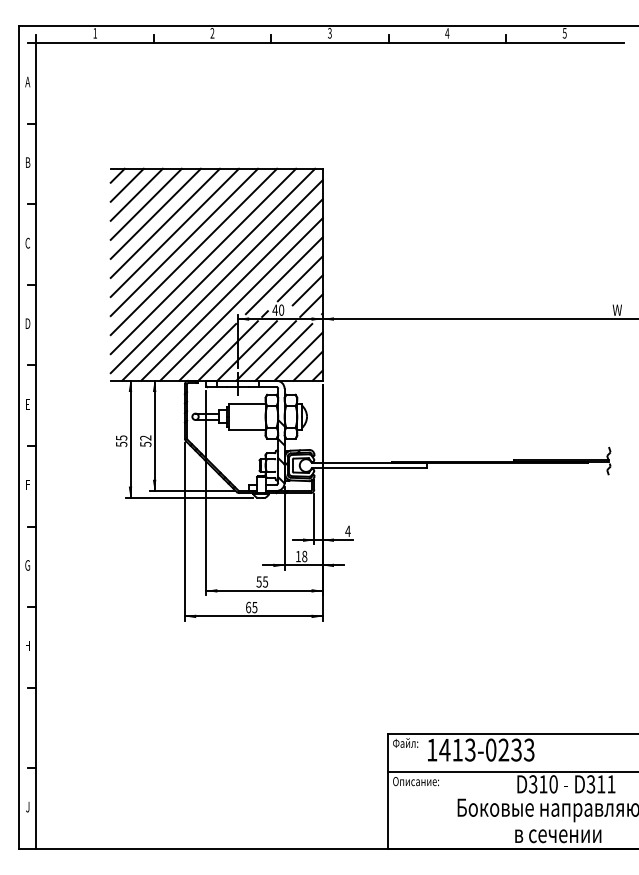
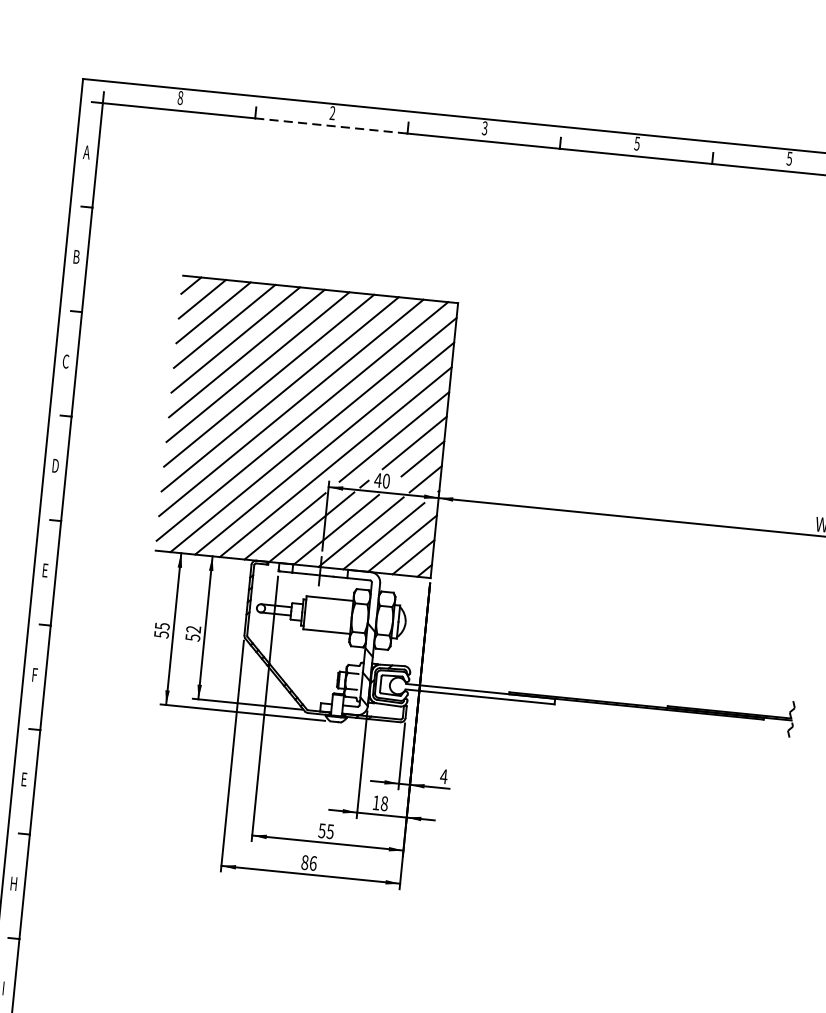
text: (95, 33) -> (180, 98), 1 -> 8
text: (447, 33) -> (637, 143), 4 -> 5
line: (212, 43) -> (331, 126), solid -> dashed
text: (27, 565) -> (23, 779), G -> E
text: (251, 607) -> (308, 862), 65 -> 86

